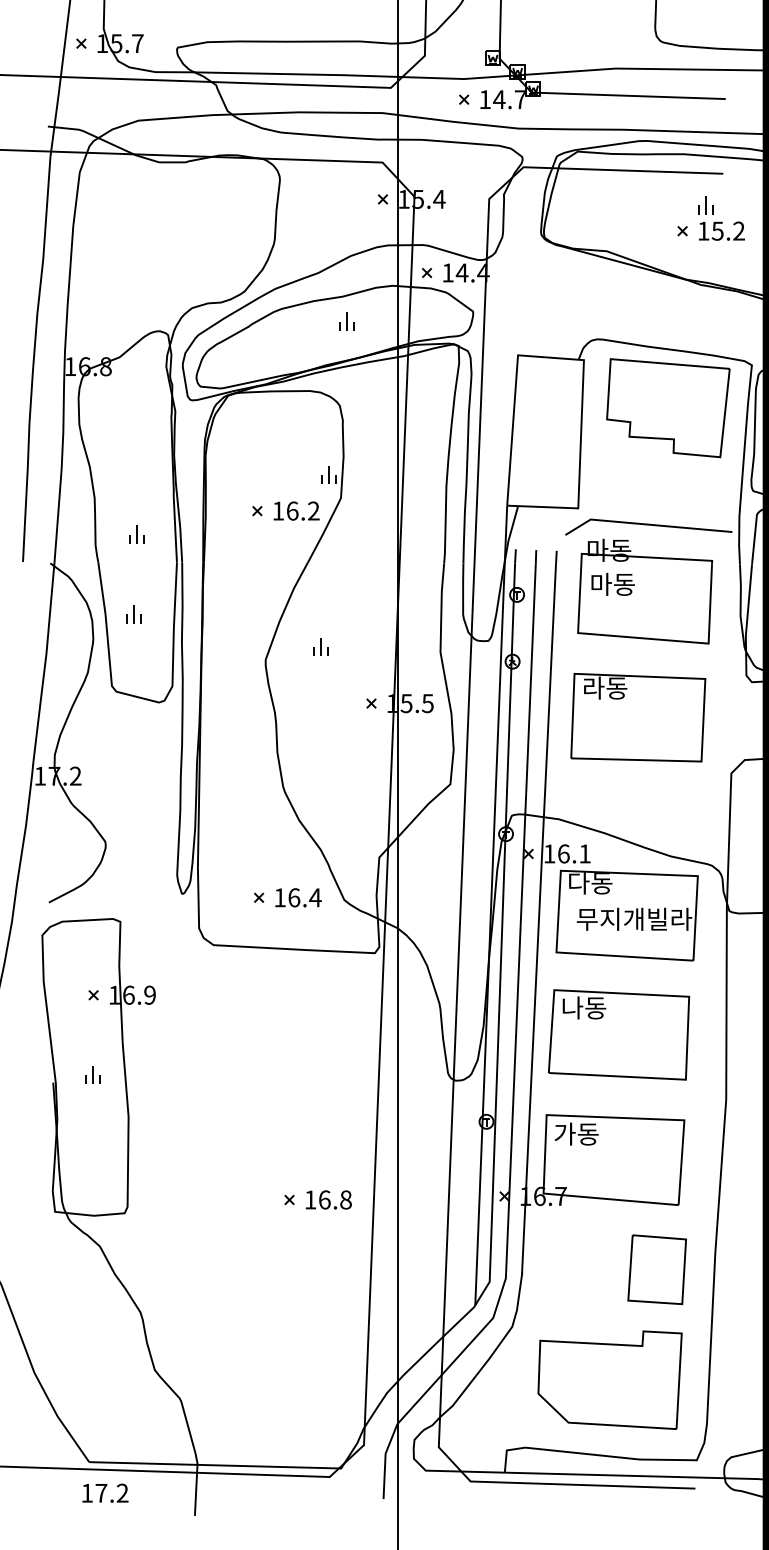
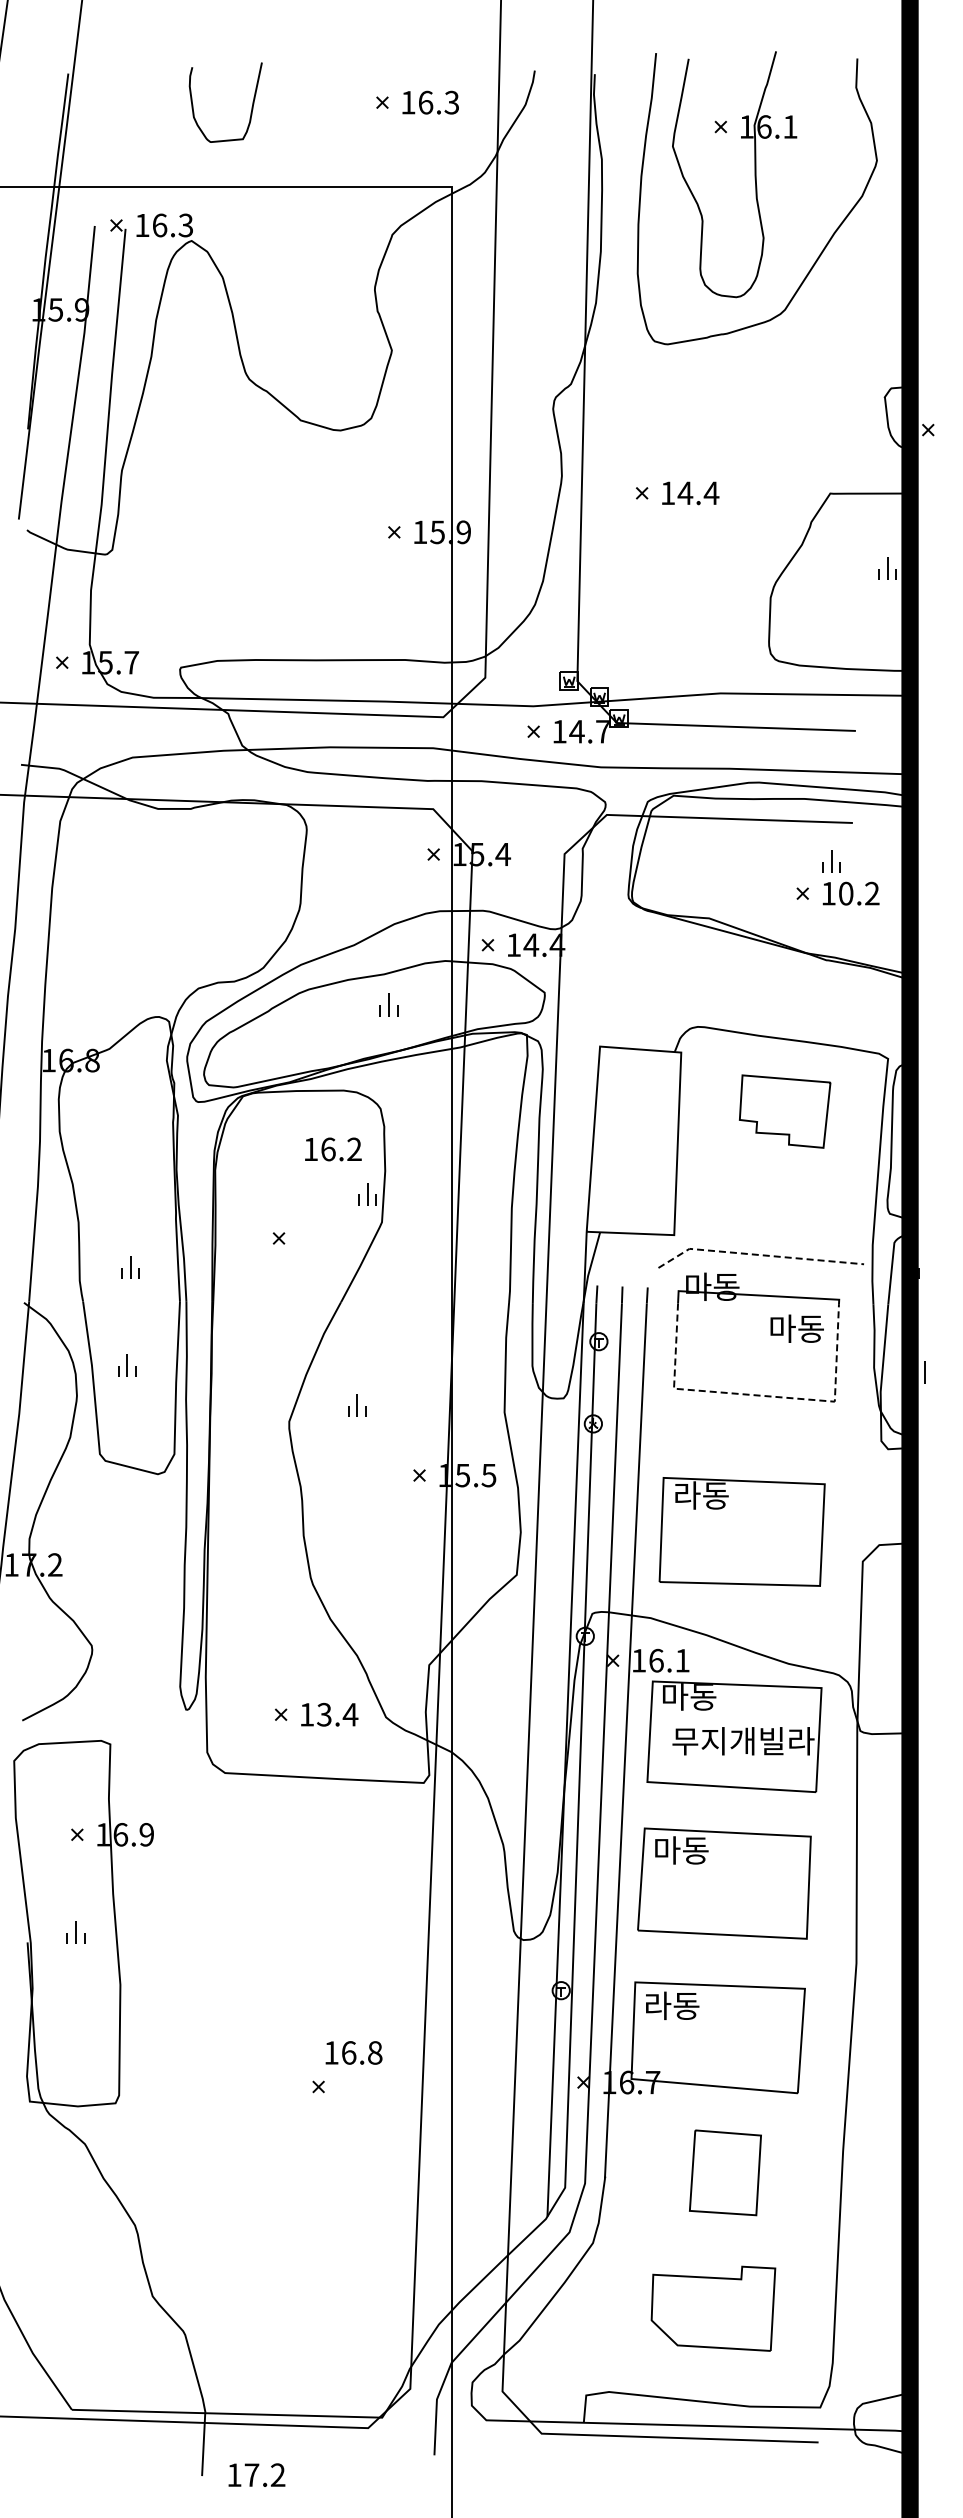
text: (717, 231) -> (845, 893), 15.2 -> 10.2
part: (667, 408) -> (784, 1111), size x0.6
text: (296, 511) -> (333, 1149), moved
line: (645, 524) -> (757, 1254), solid -> dashed
text: (612, 584) -> (796, 1328), moved
line: (648, 638) -> (760, 1395), solid -> dashed
part: (637, 717) -> (741, 1531), moved
text: (579, 881) -> (675, 1694), 다동 -> 마동
text: (294, 897) -> (324, 1714), 16.4 -> 13.4
text: (573, 1006) -> (668, 1848), 나동 -> 마동
text: (565, 1133) -> (658, 2004), 가동 -> 라동
text: (328, 1199) -> (353, 2052), moved
part: (657, 1269) -> (725, 2172), moved
part: (610, 1379) -> (713, 2308), size x0.7
text: (105, 1492) -> (256, 2474), moved

